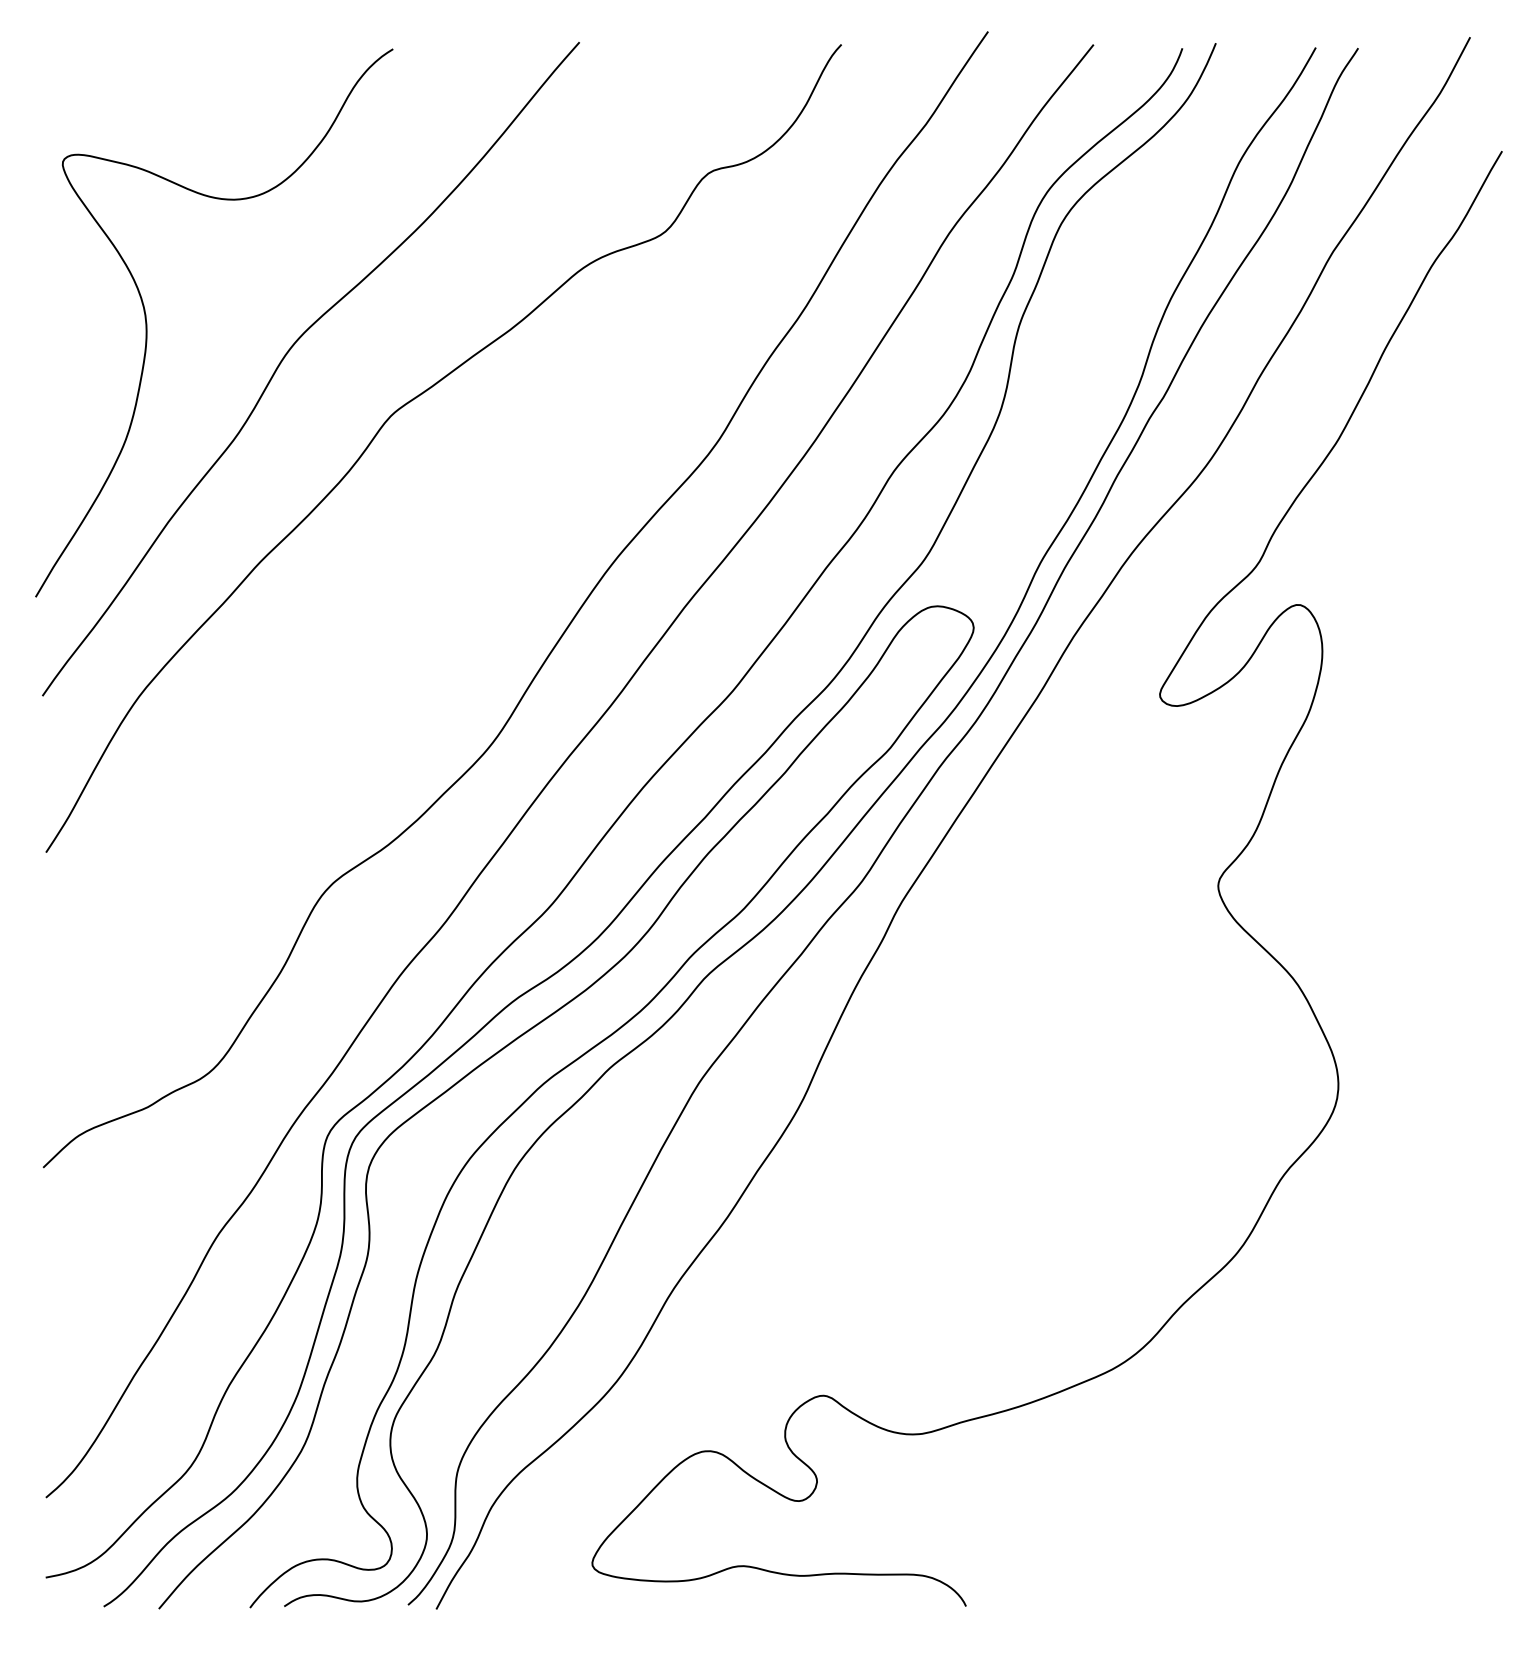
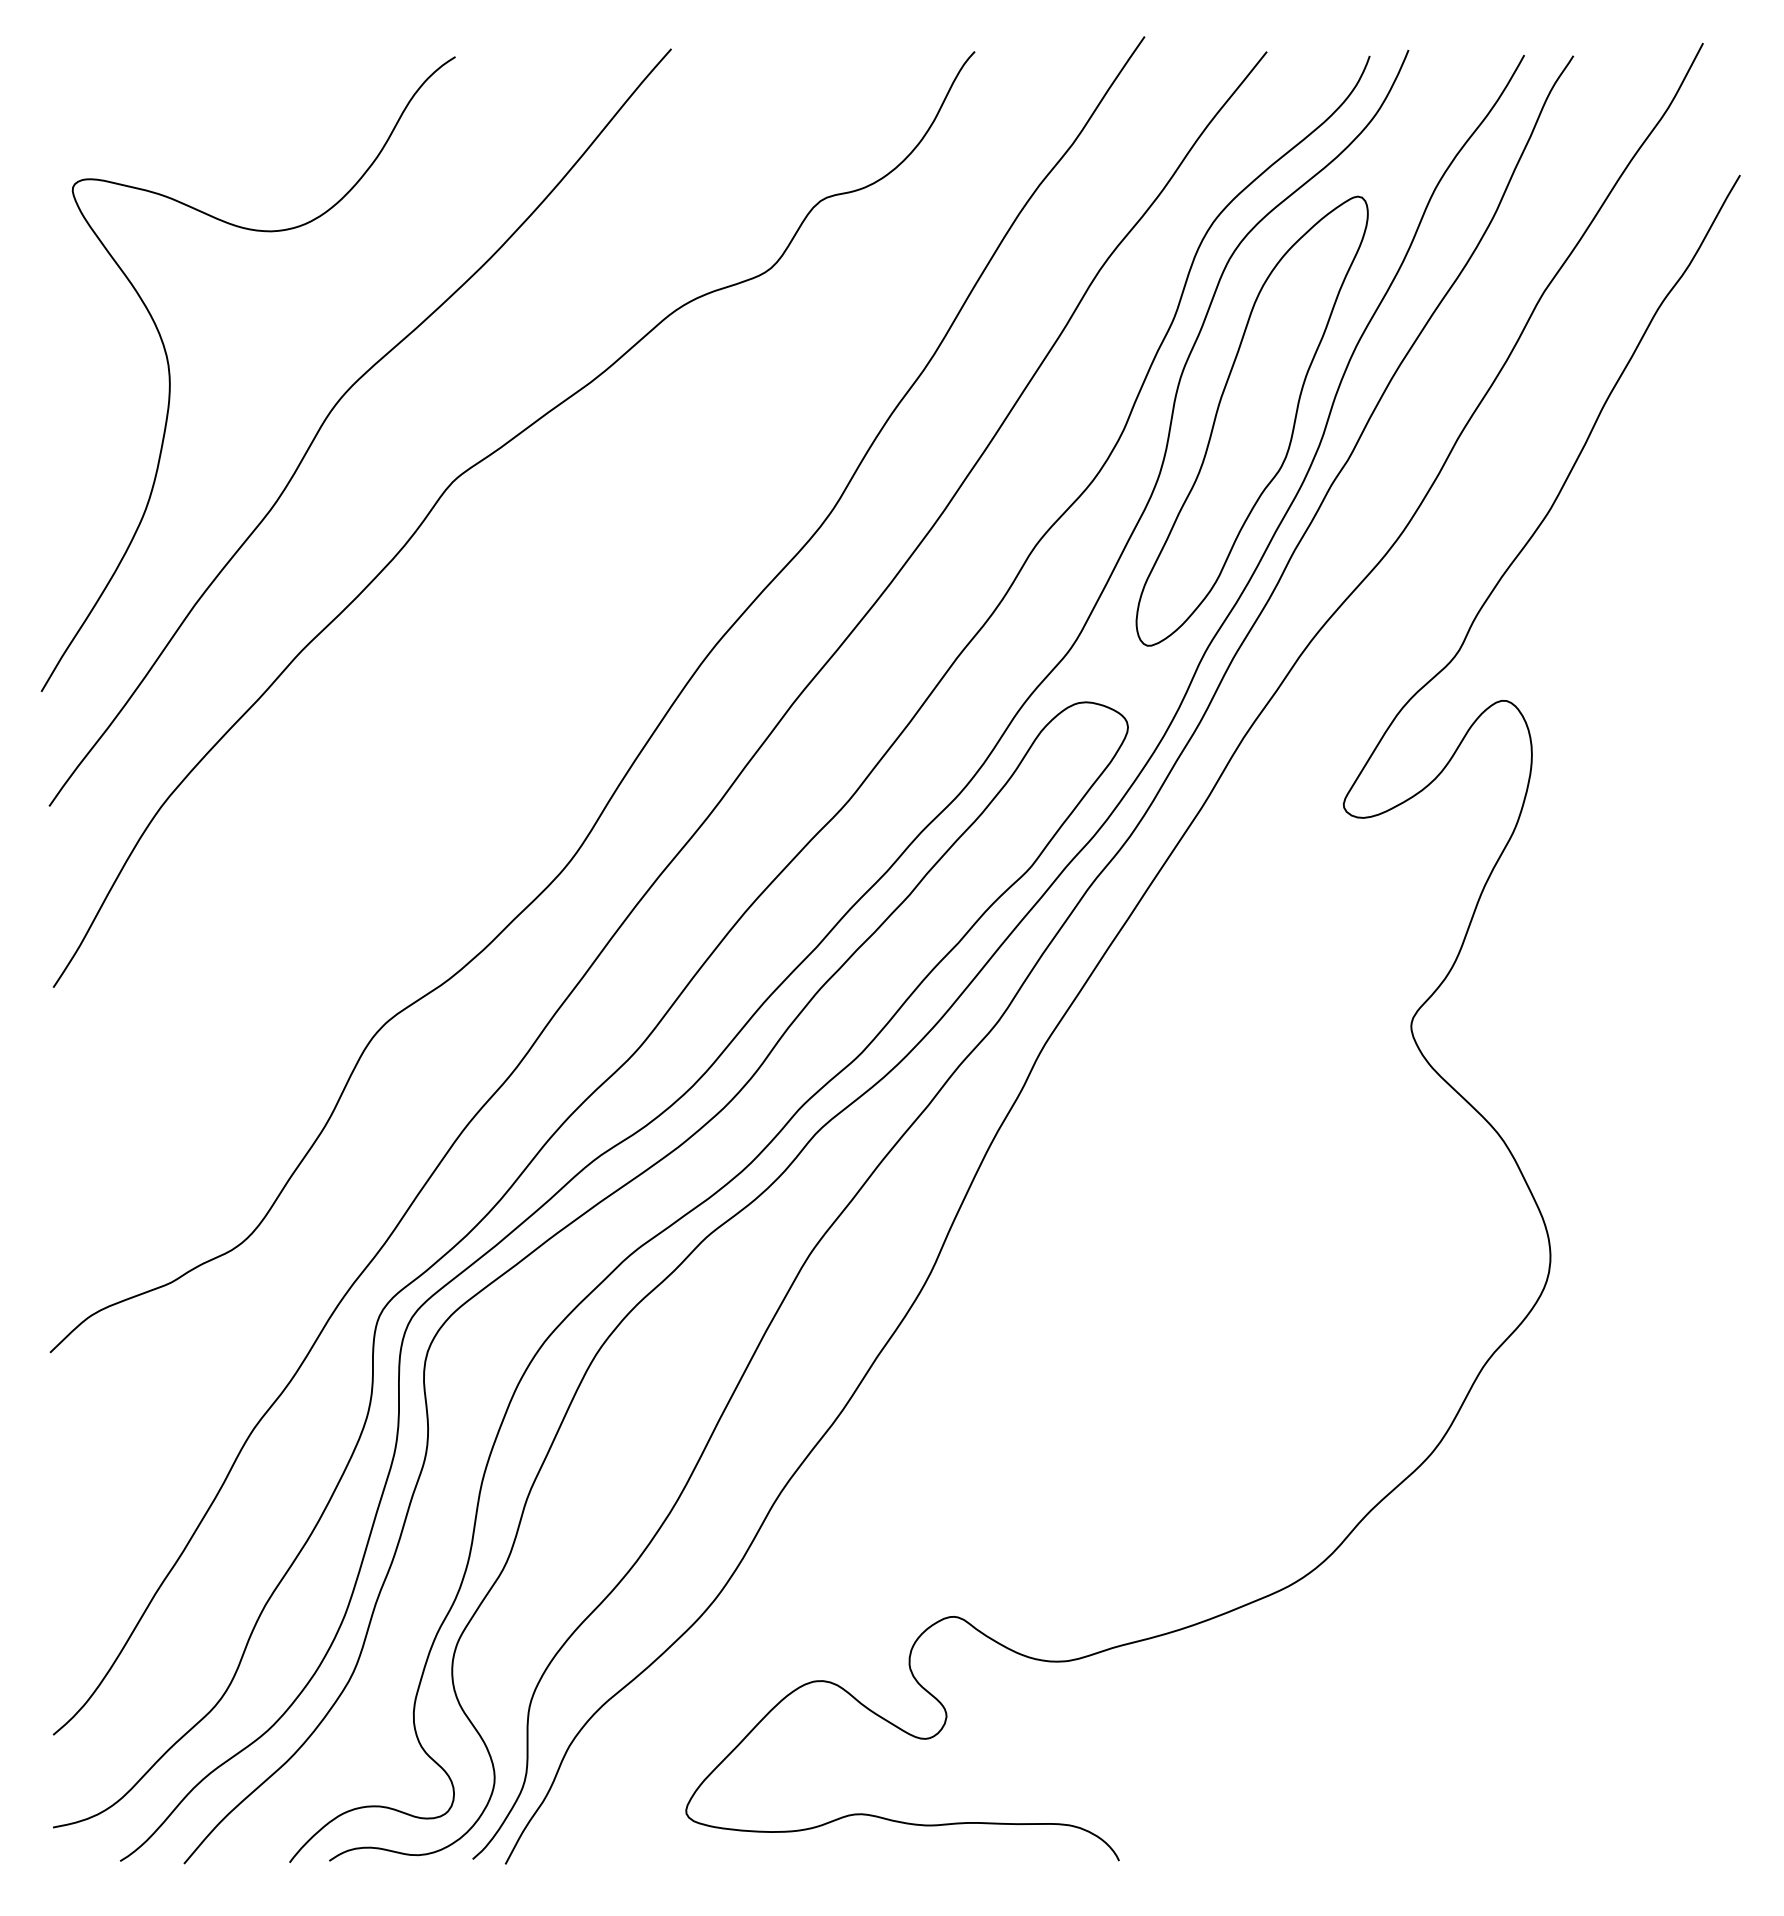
part: (1080, 363) -> (1251, 421), added

